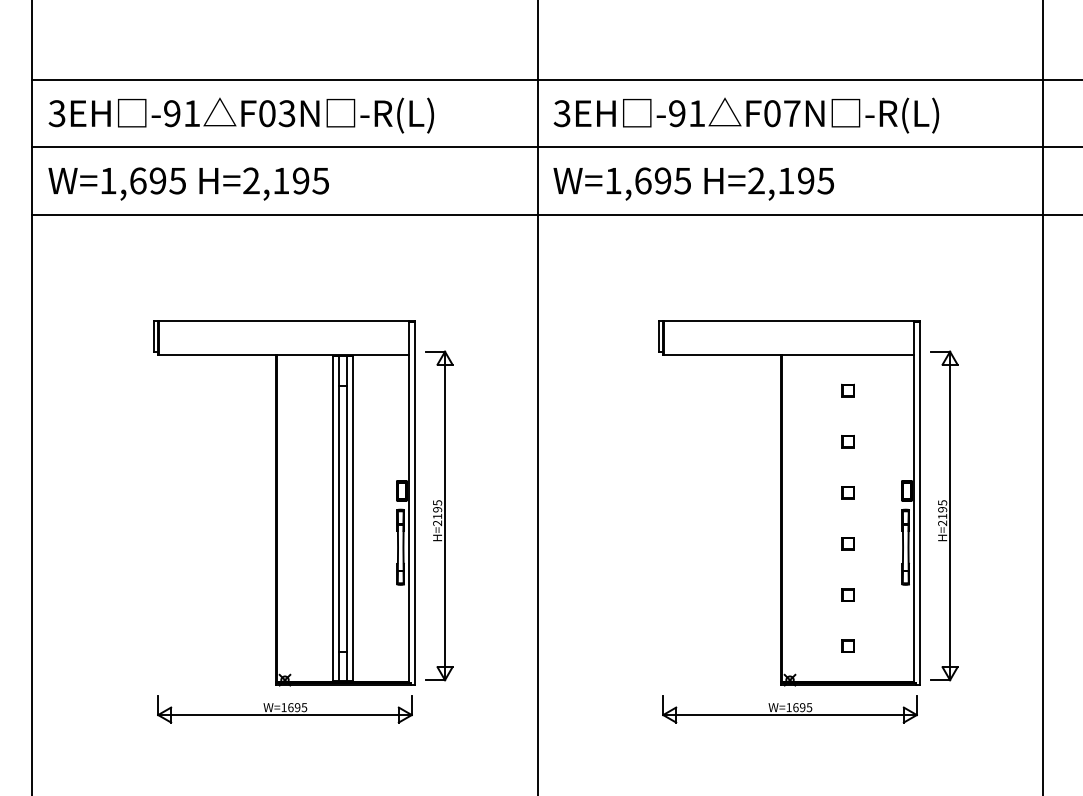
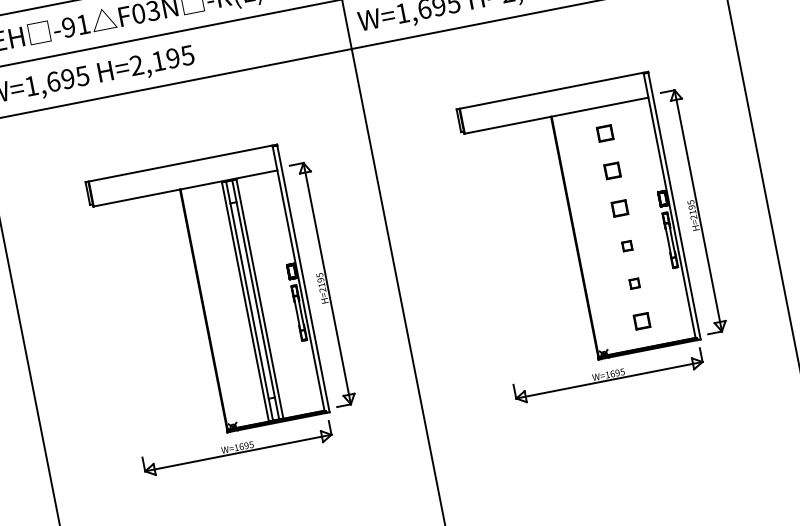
part: (847, 390) -> (604, 133), size x1.6
part: (847, 441) -> (612, 170), size x1.6
part: (847, 492) -> (619, 208), size x1.6
part: (847, 645) -> (641, 320), size x1.6

